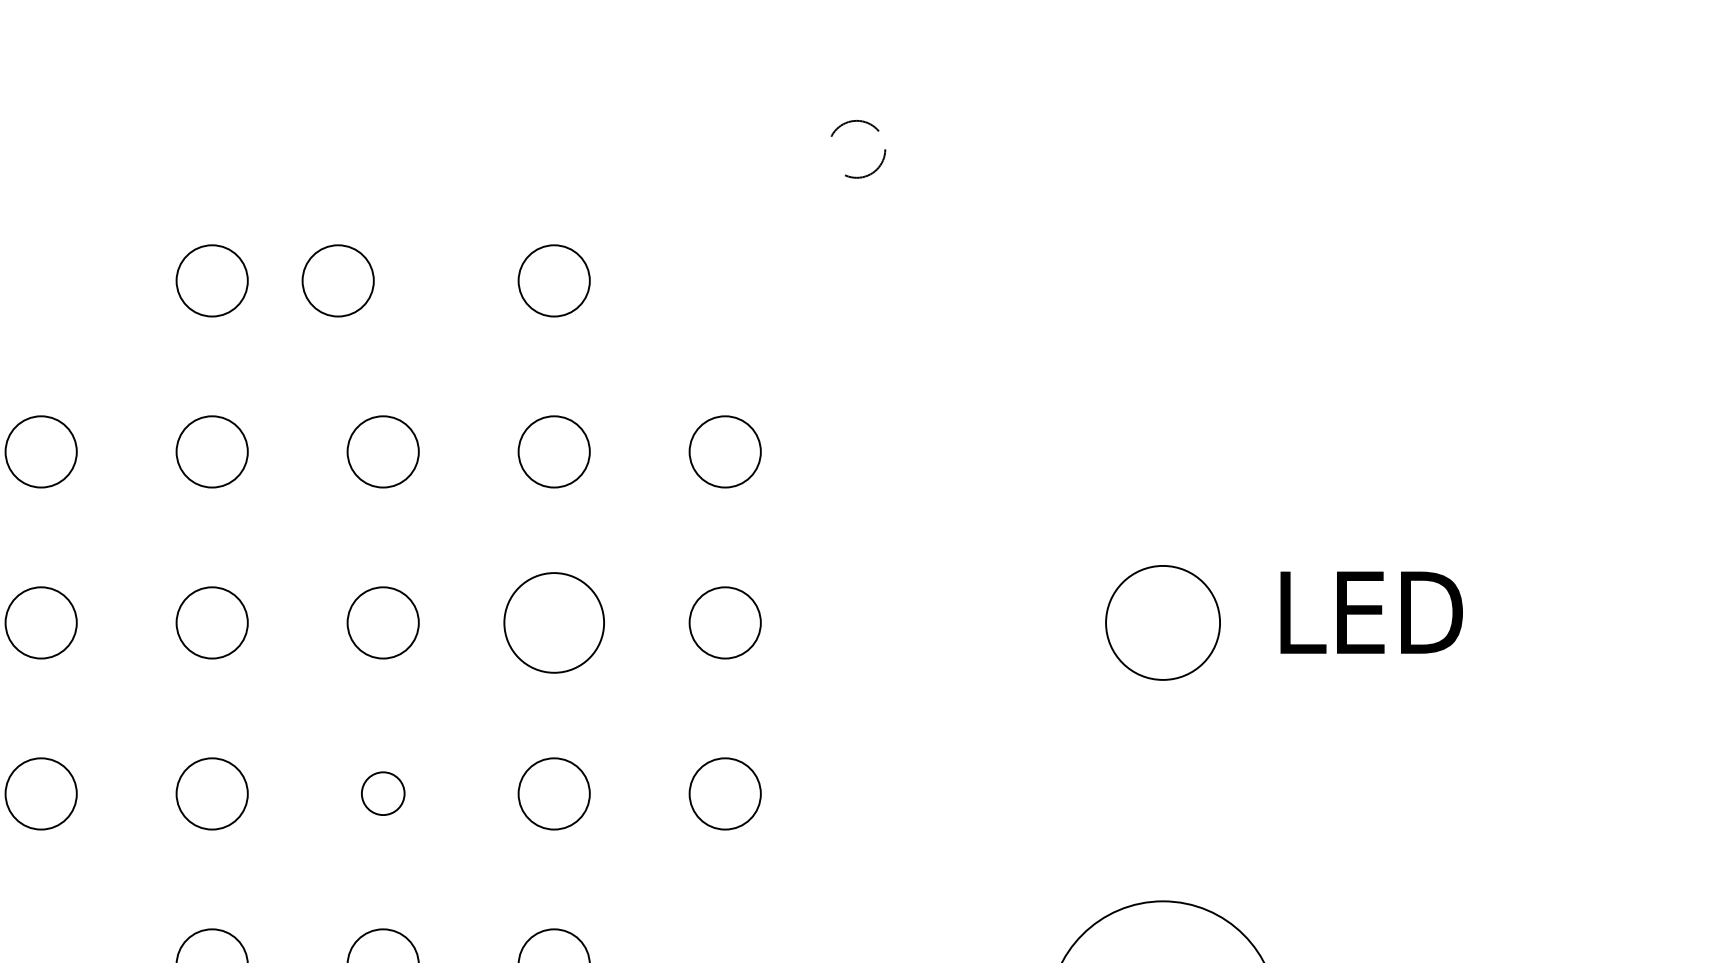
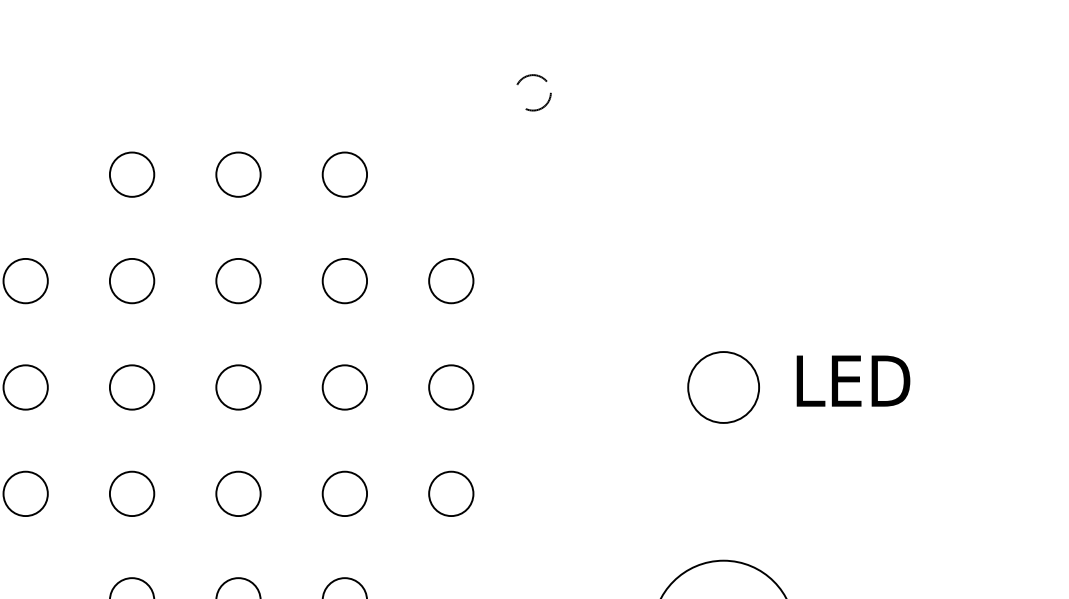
circle: (338, 280) -> (238, 174), moved
circle: (553, 622) -> (344, 387), size x0.71
circle: (383, 793) -> (238, 493), size x1.67

